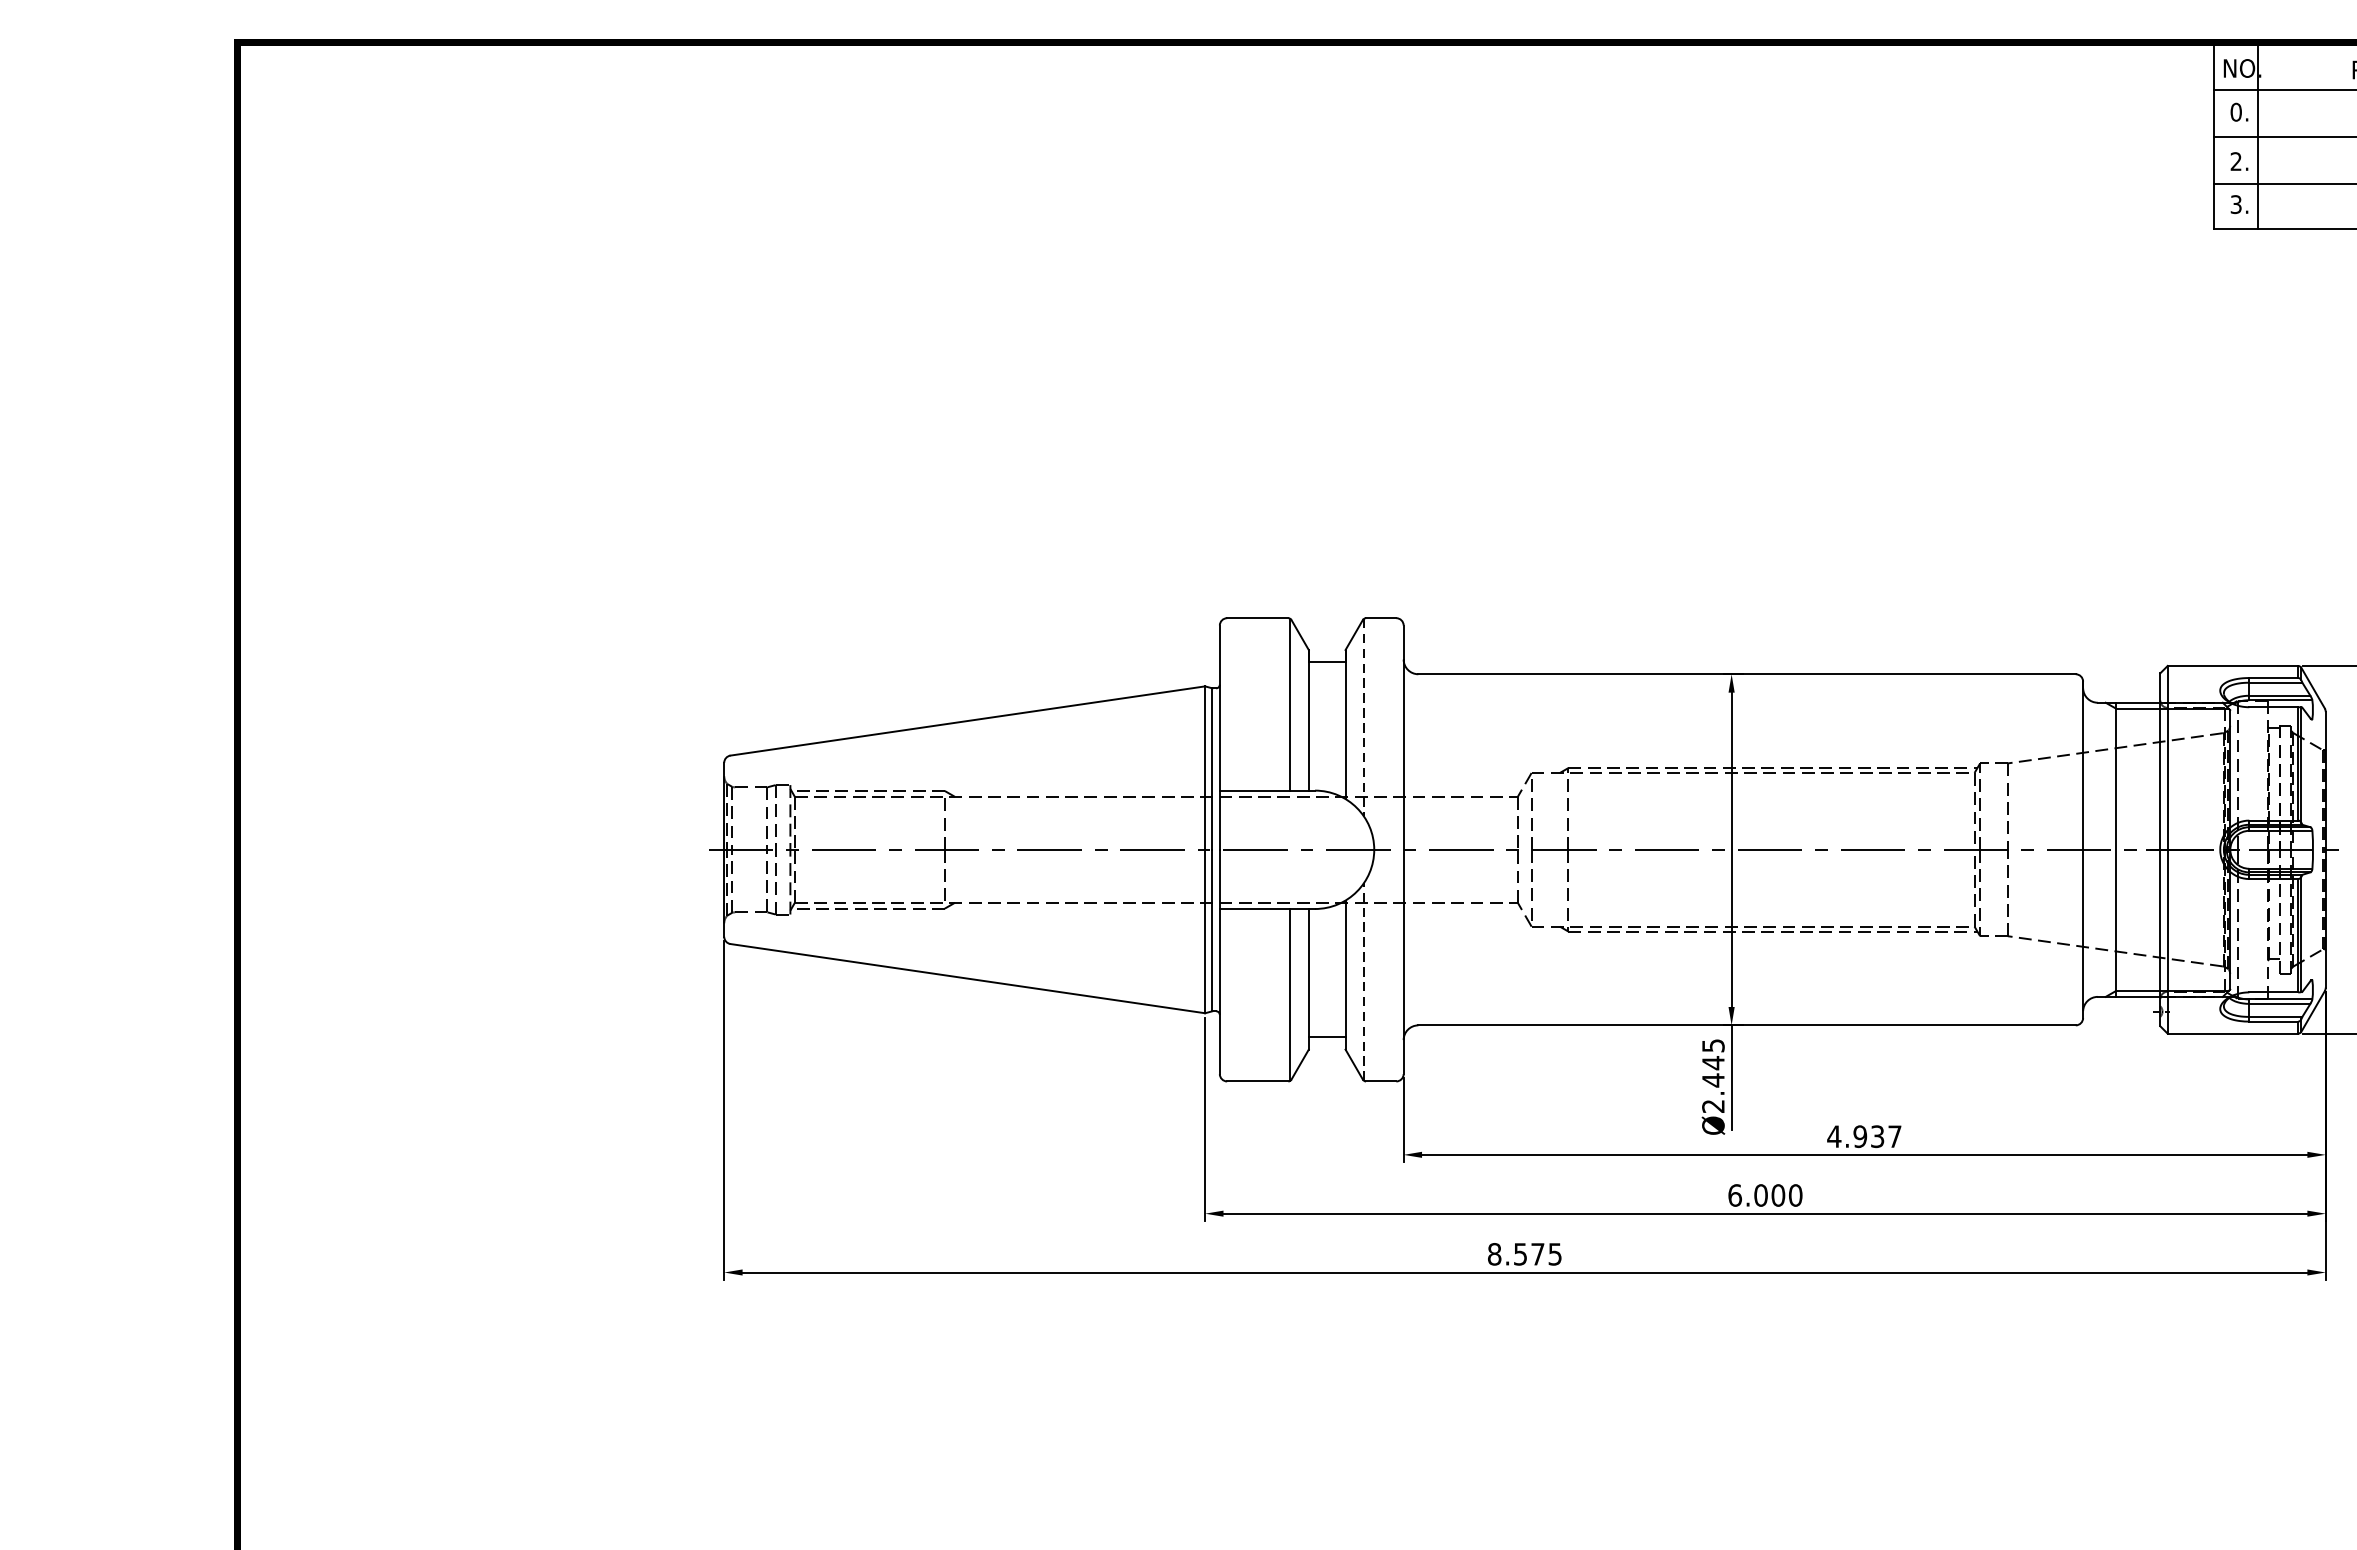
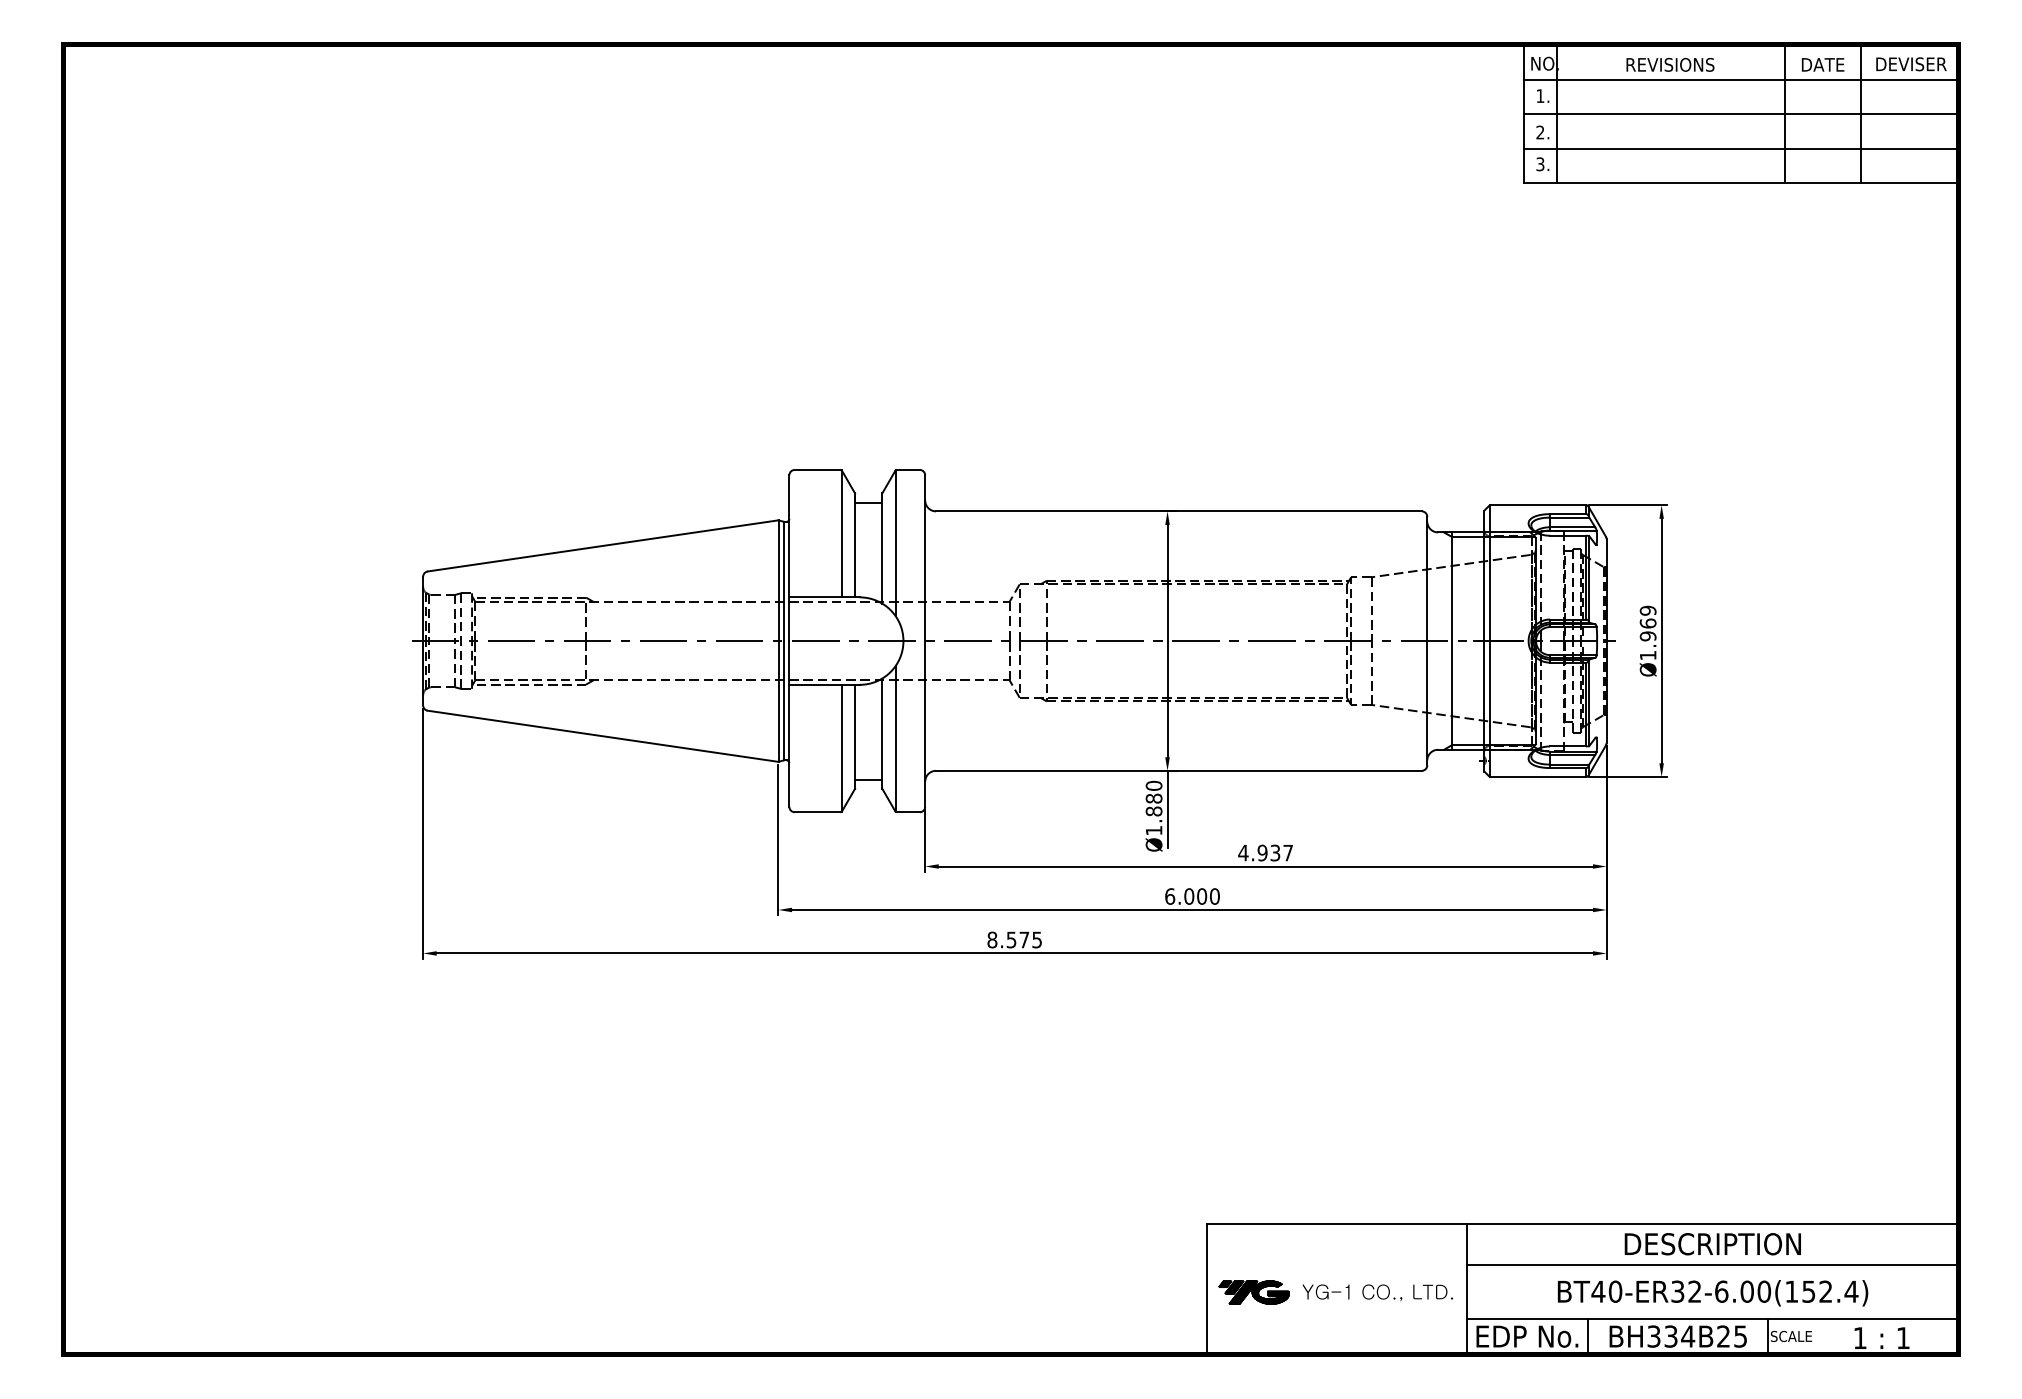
text: (2236, 112) -> (1540, 96), 0. -> 1.
line: (1363, 717) -> (895, 543), dashed -> solid
line: (1363, 981) -> (895, 738), dashed -> solid
text: (1712, 1074) -> (1153, 807), Ø2.445 -> Ø1.880

